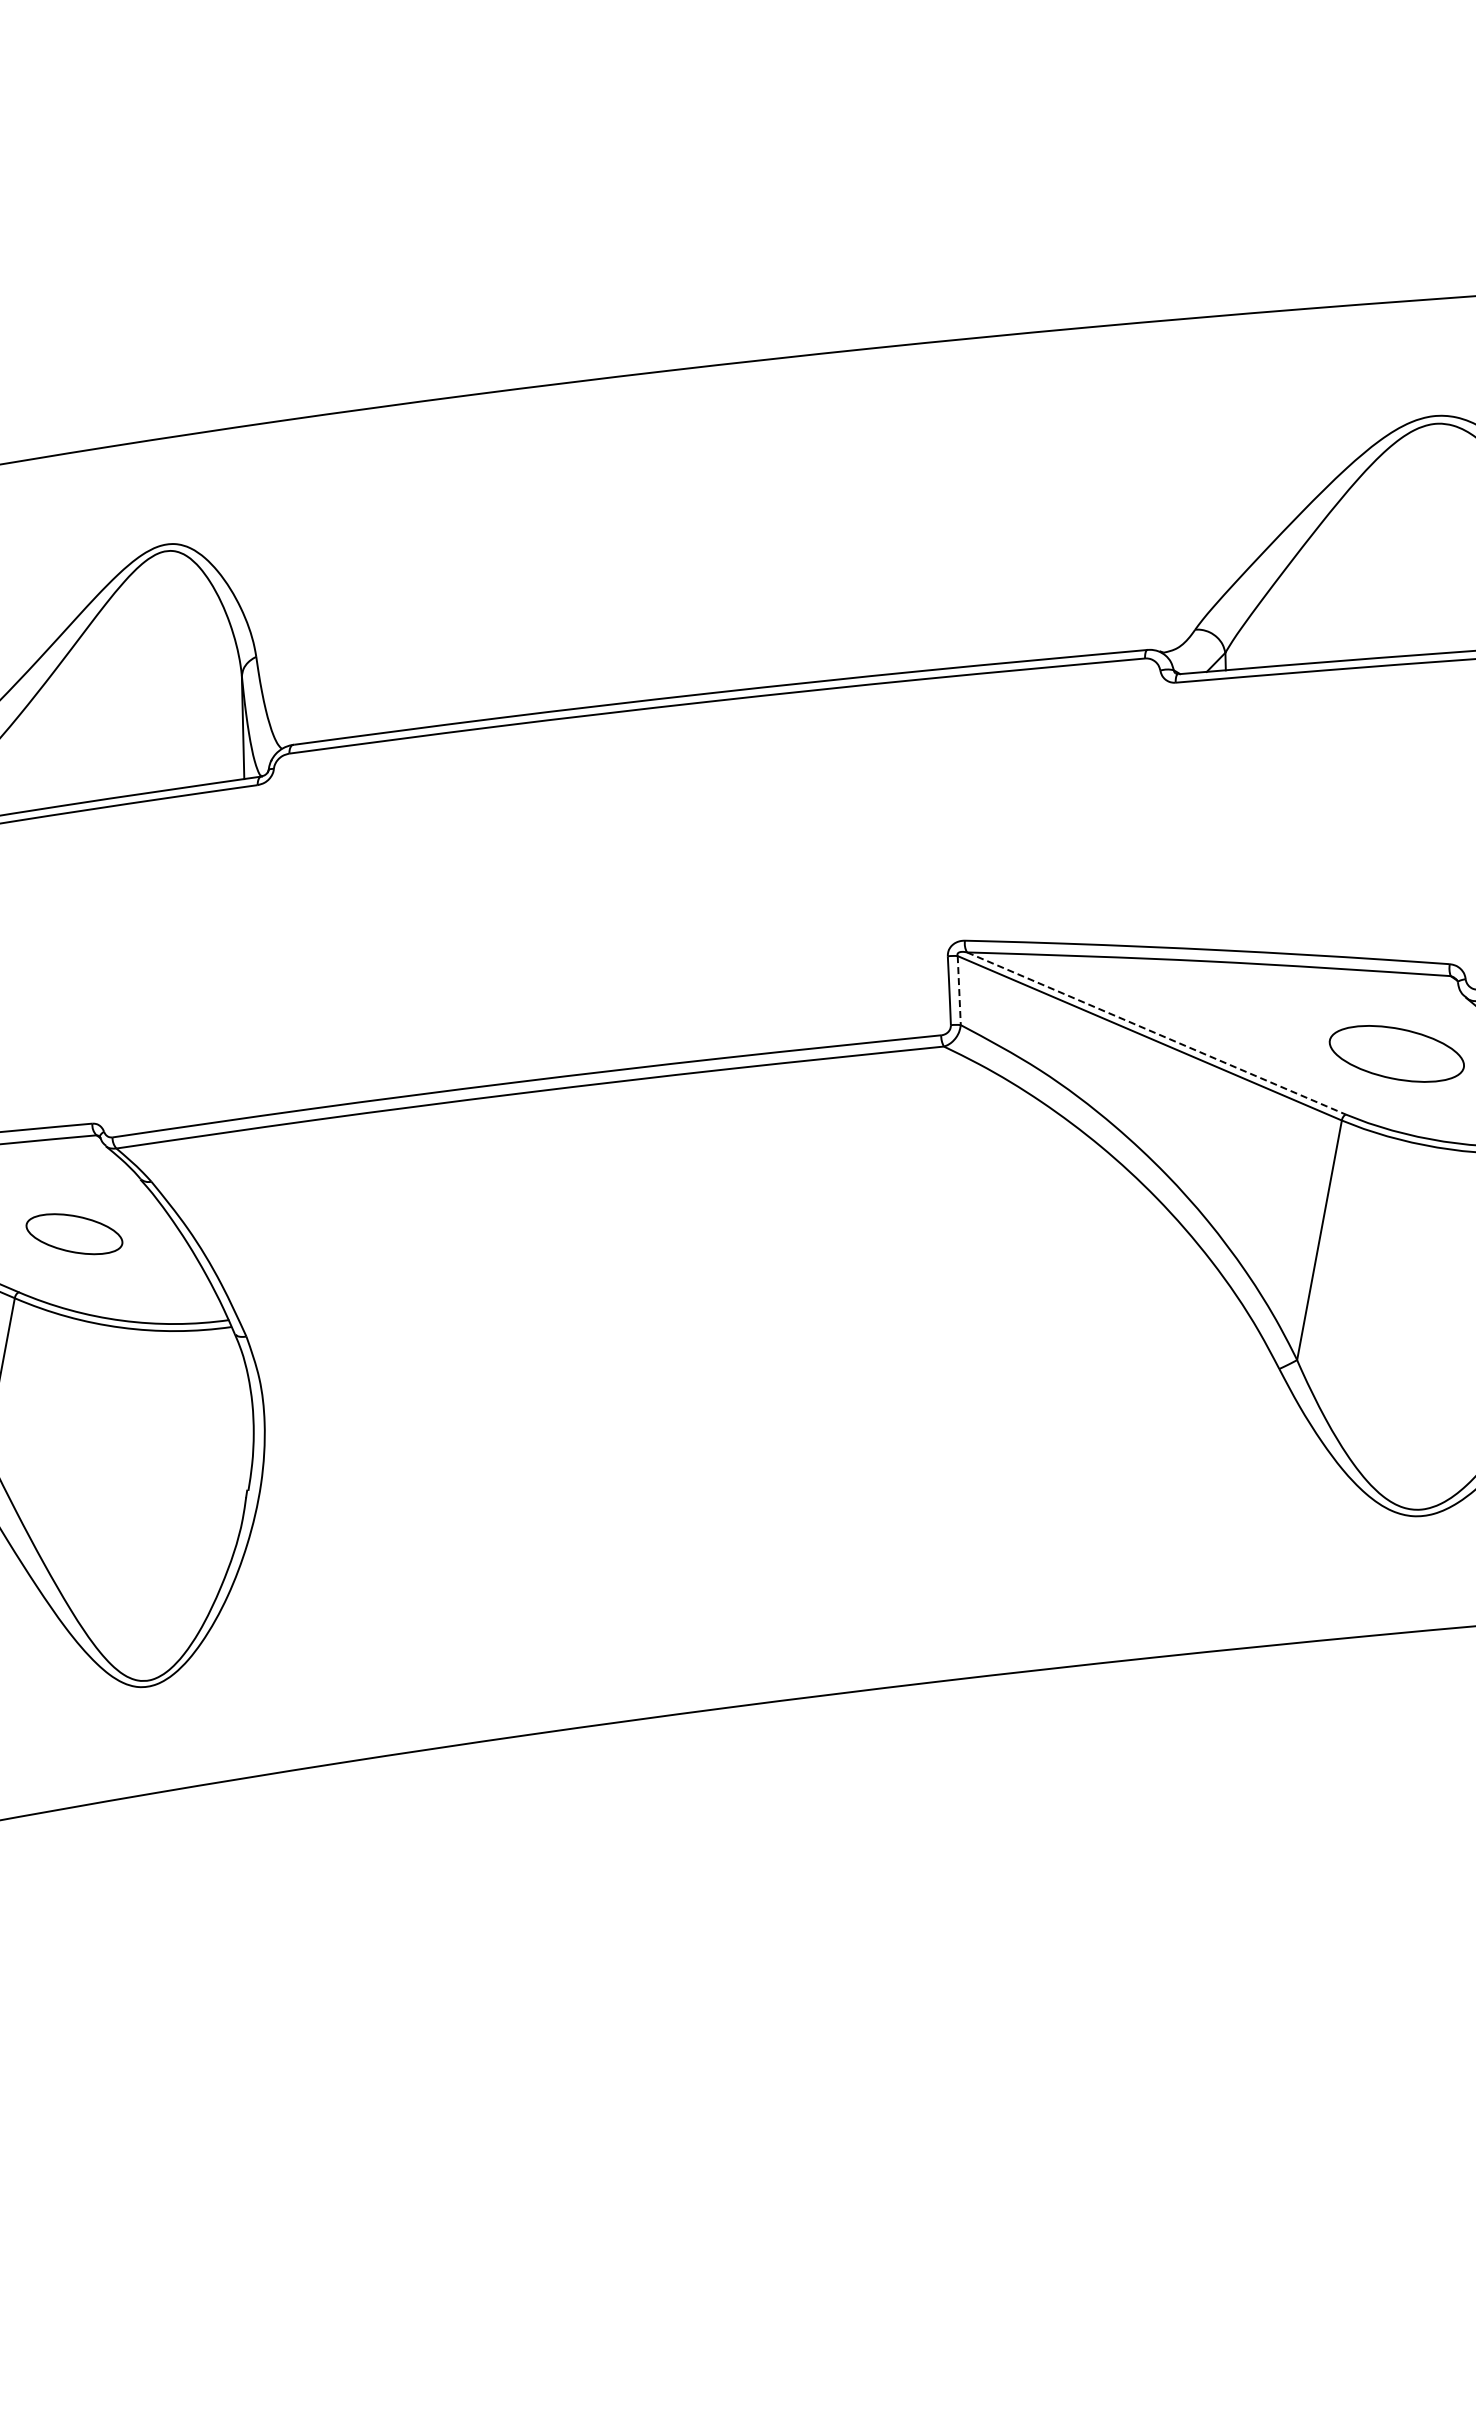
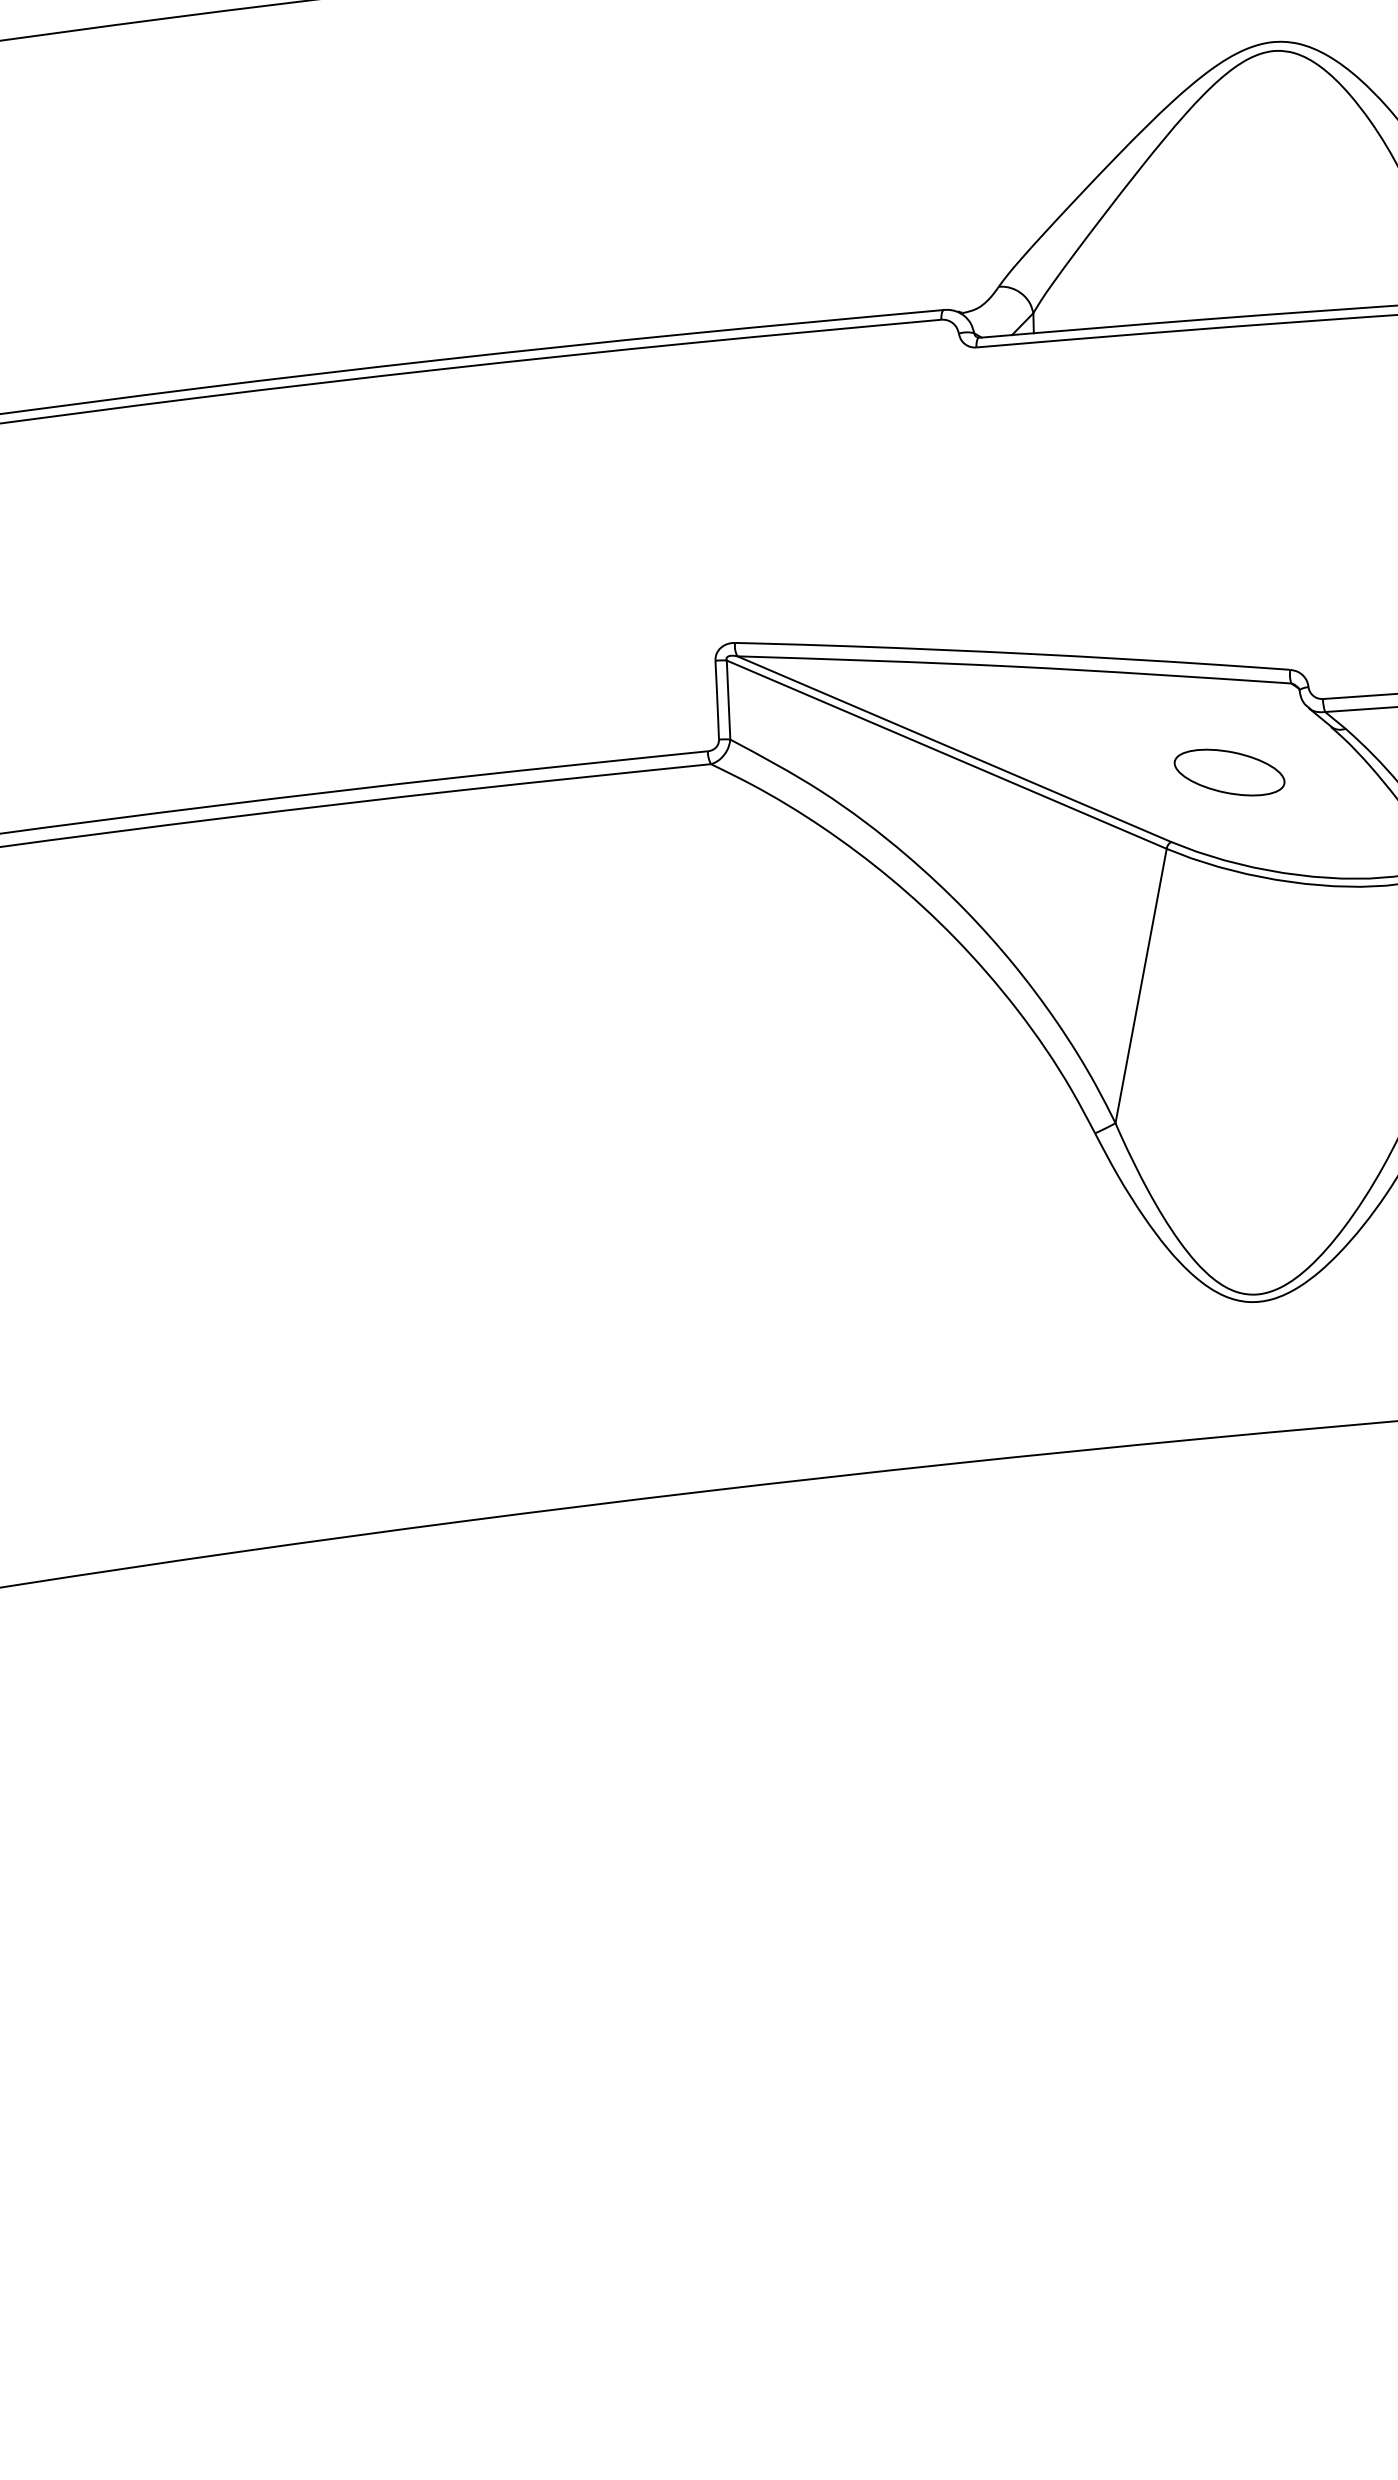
line: (959, 990) -> (728, 699), dashed -> solid
line: (1156, 1033) -> (954, 749), dashed -> solid
part: (1396, 1053) -> (1229, 772), size x0.71

